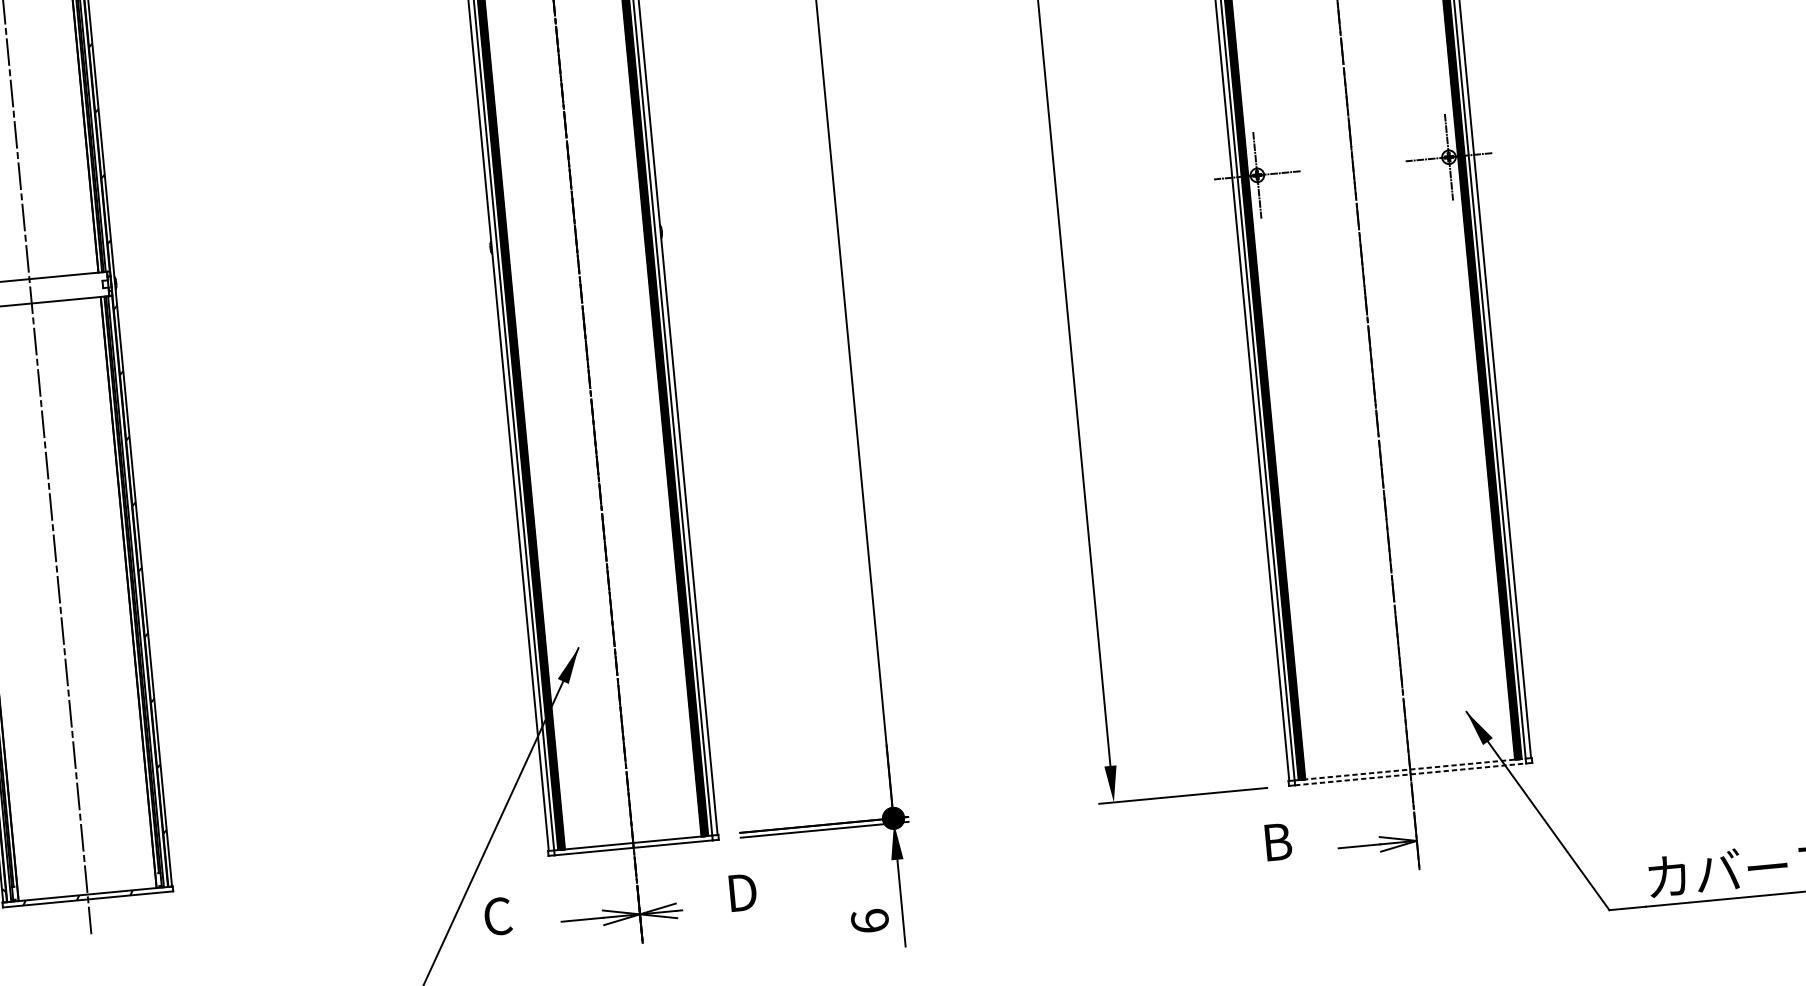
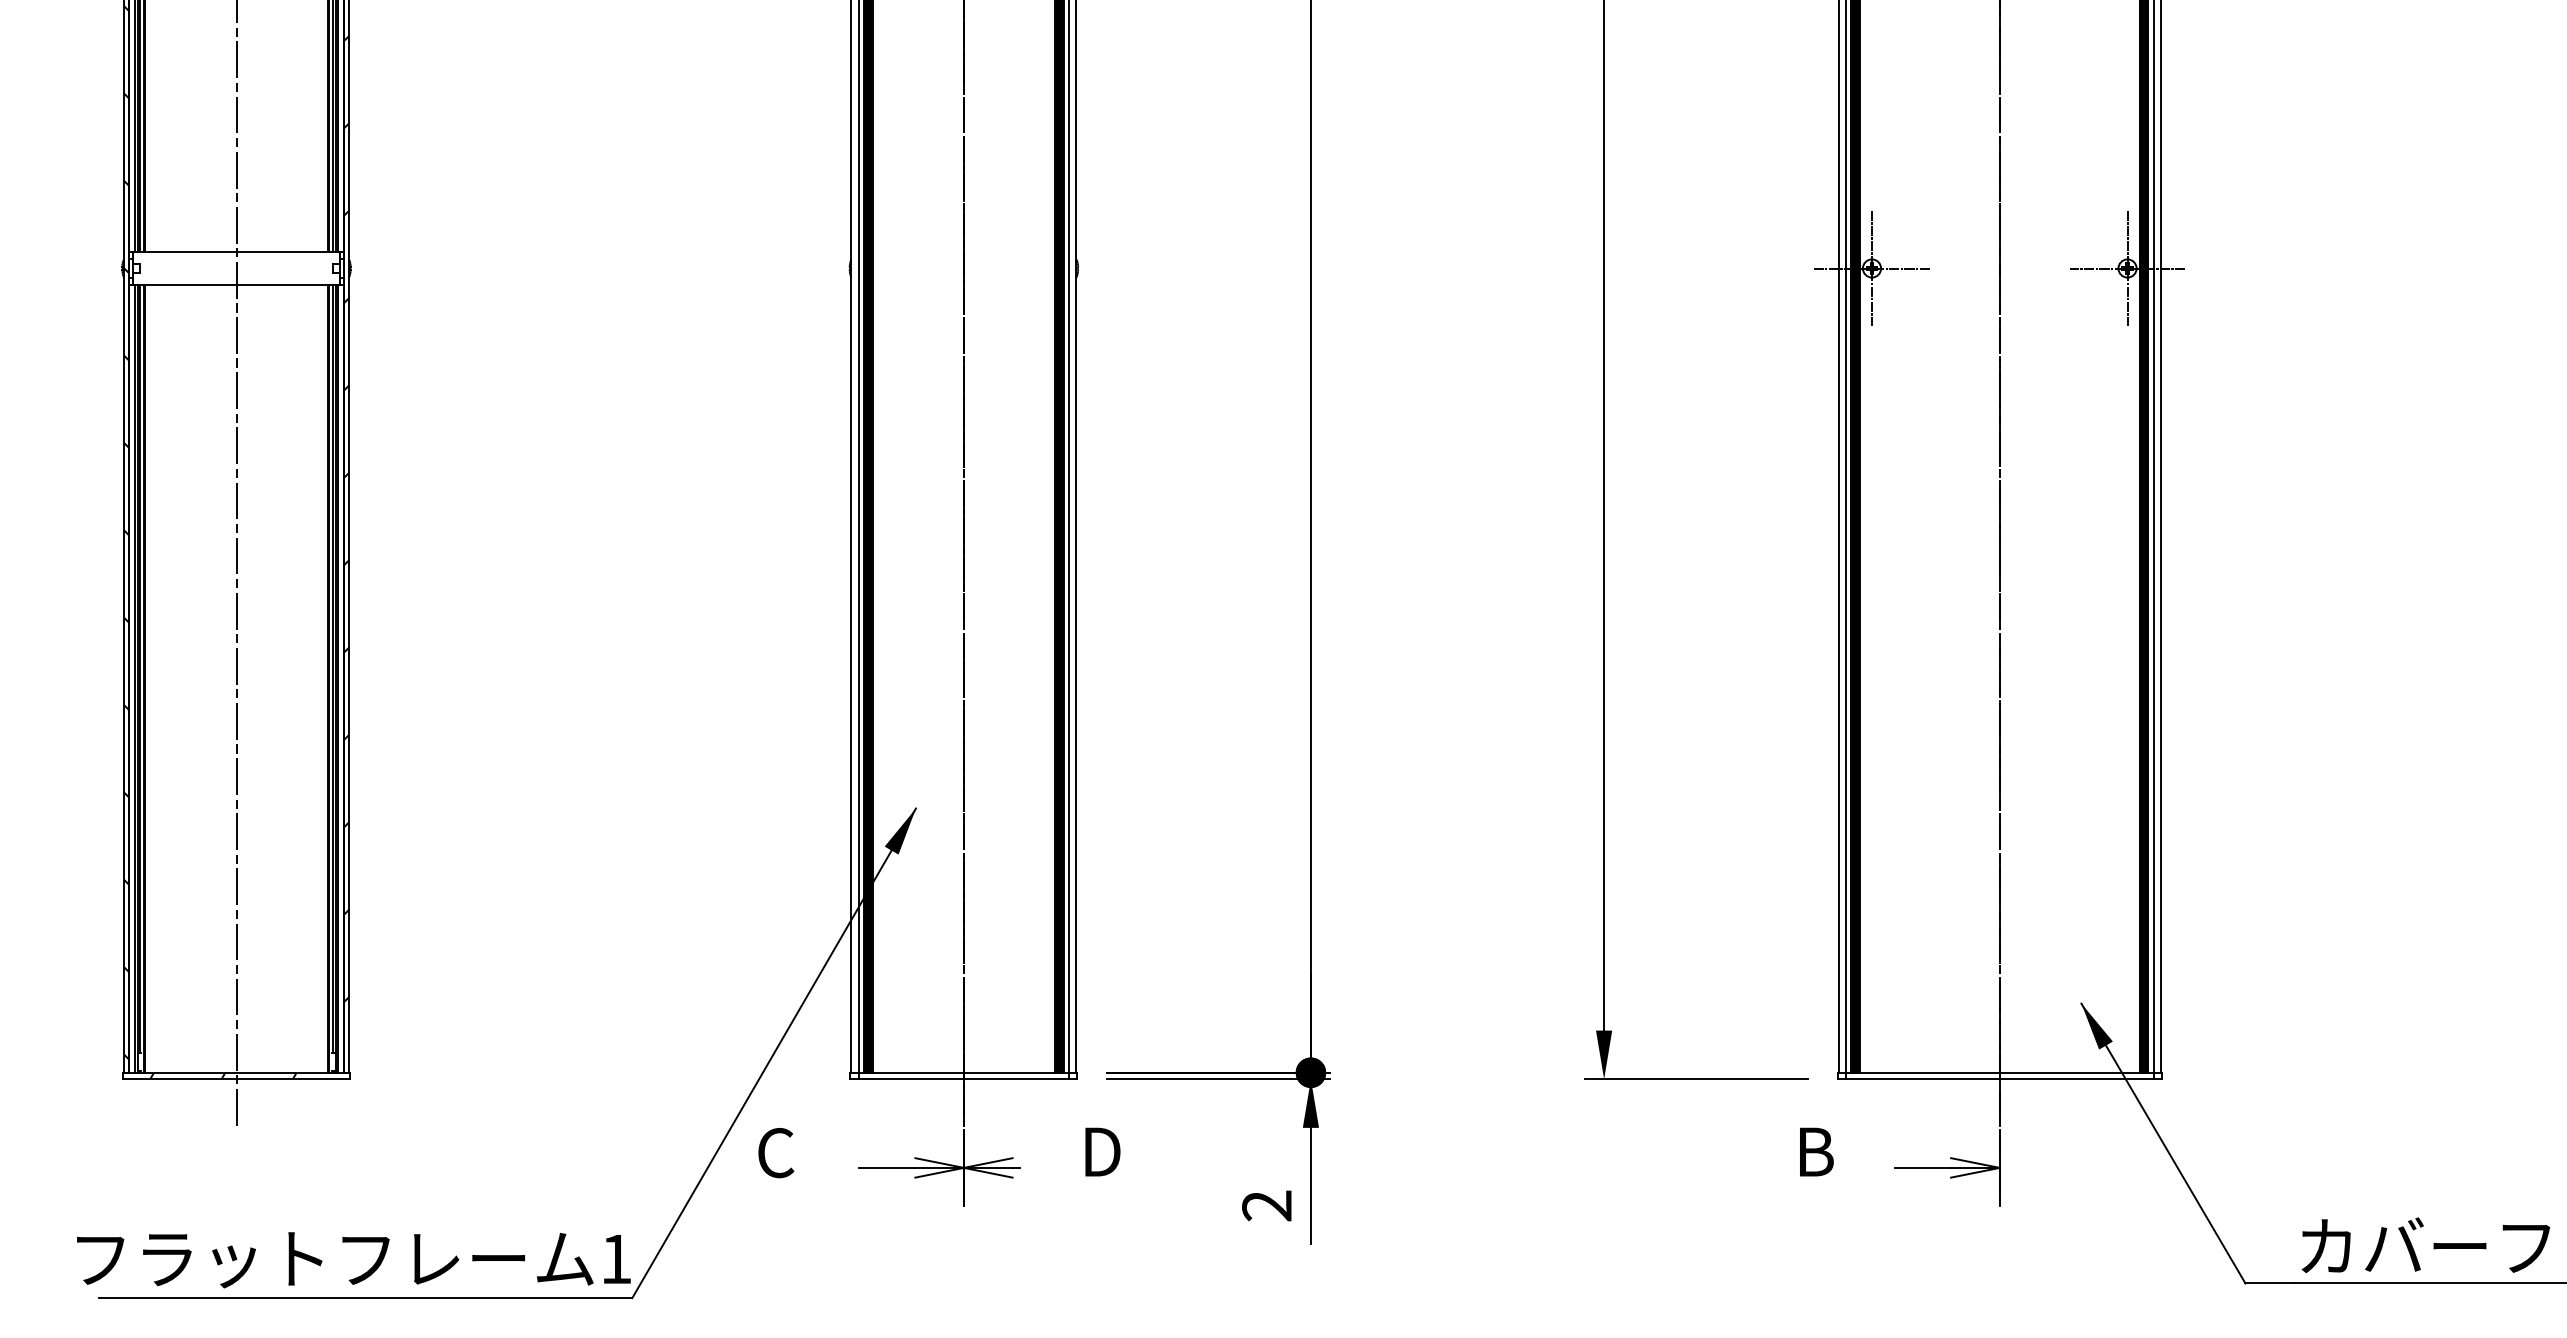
line: (1410, 769) -> (2000, 1072), dashed -> solid
line: (1411, 774) -> (2000, 1079), dashed -> solid
text: (870, 921) -> (1267, 1205), 6 -> 2

